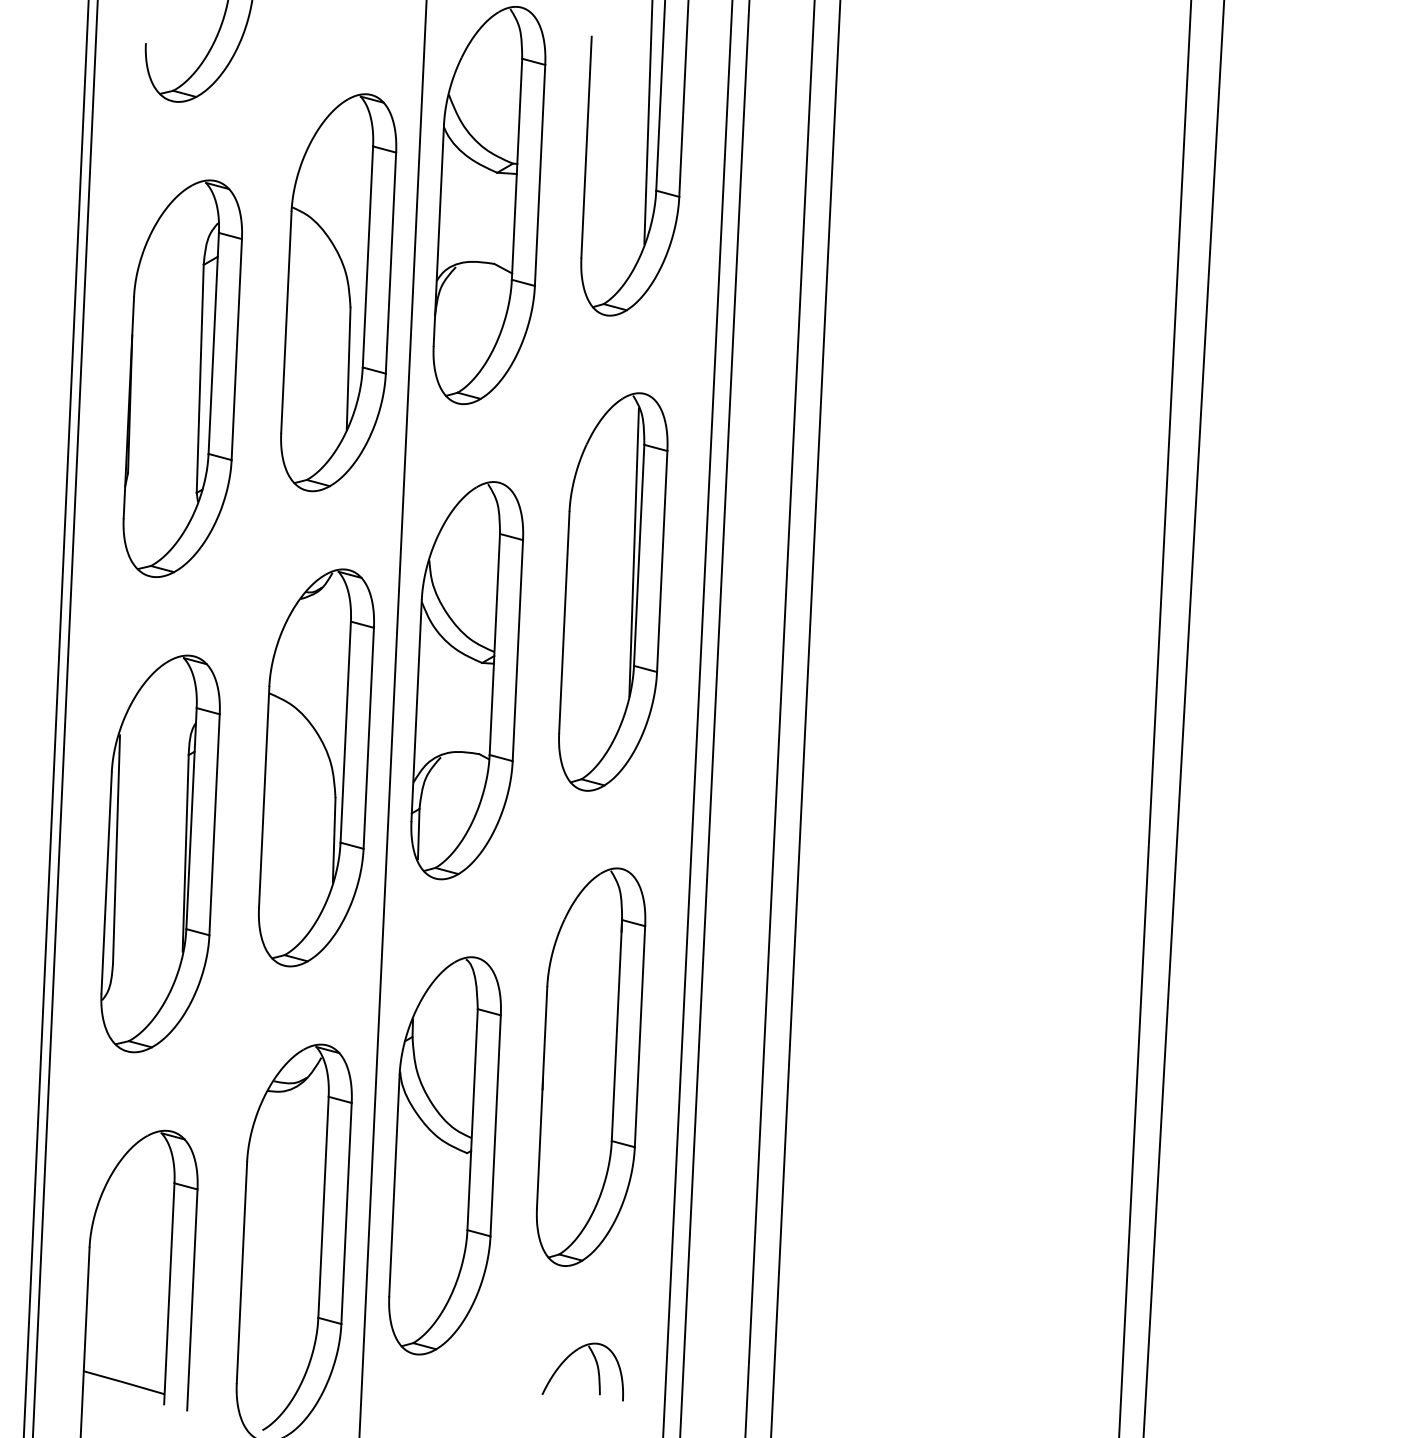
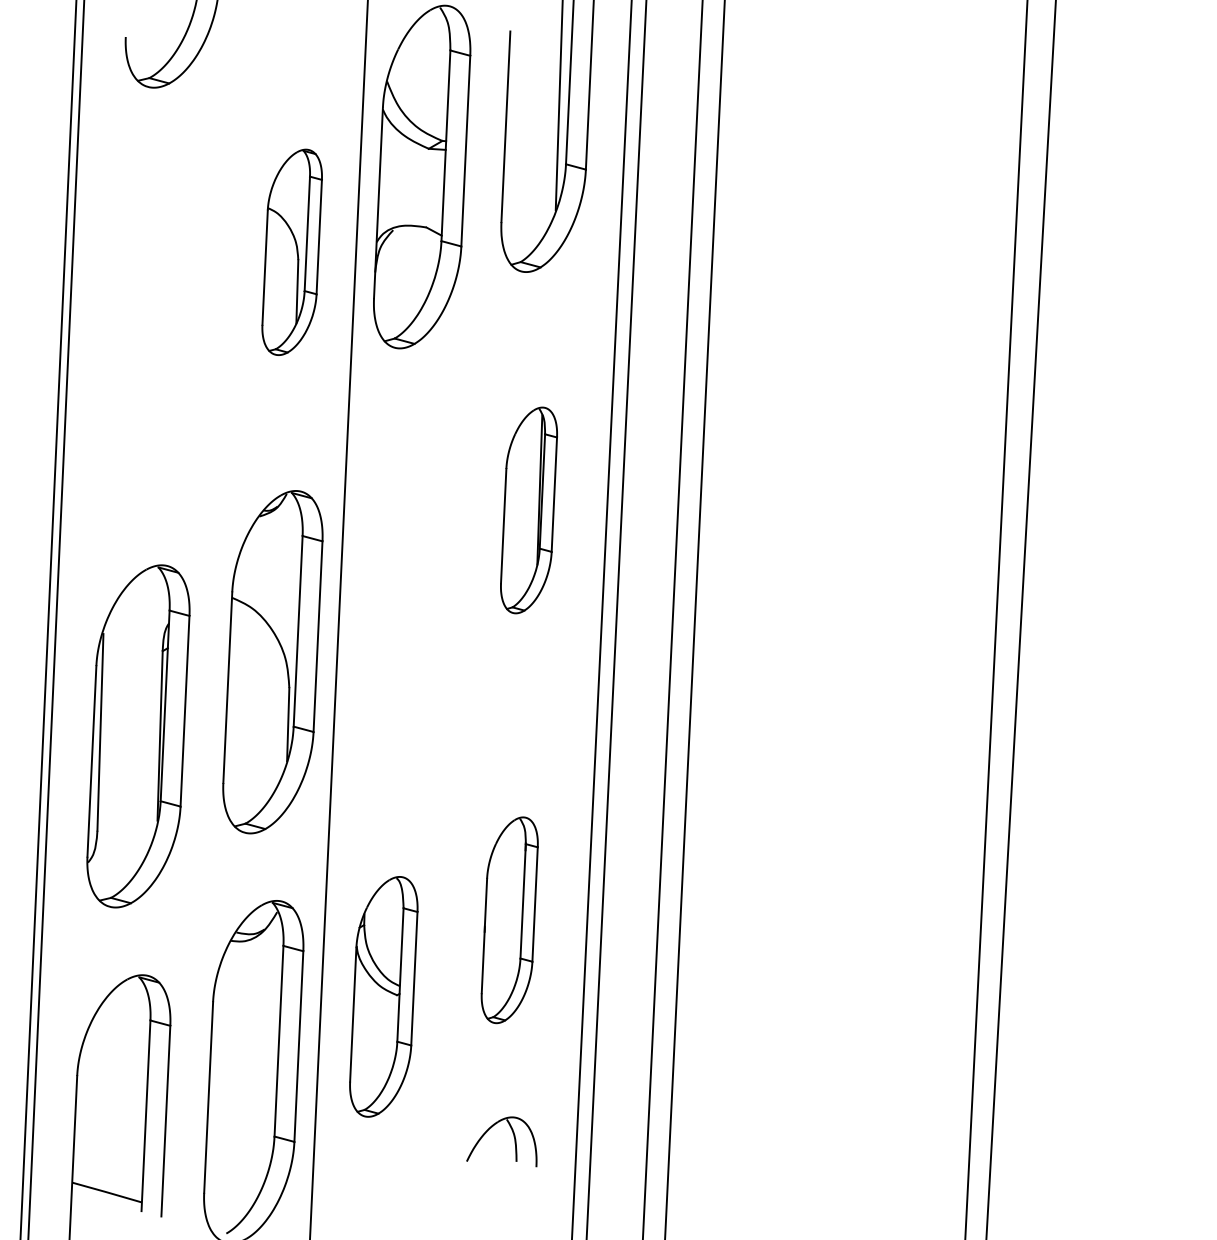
part: (338, 292) -> (291, 252), size x0.6
part: (182, 378) -> (157, 326), removed
part: (613, 591) -> (529, 510), size x0.6
part: (467, 680) -> (403, 586), removed
part: (590, 1066) -> (509, 919), size x0.6
part: (444, 1155) -> (383, 996), size x0.7
part: (596, 1366) -> (513, 1137), moved

